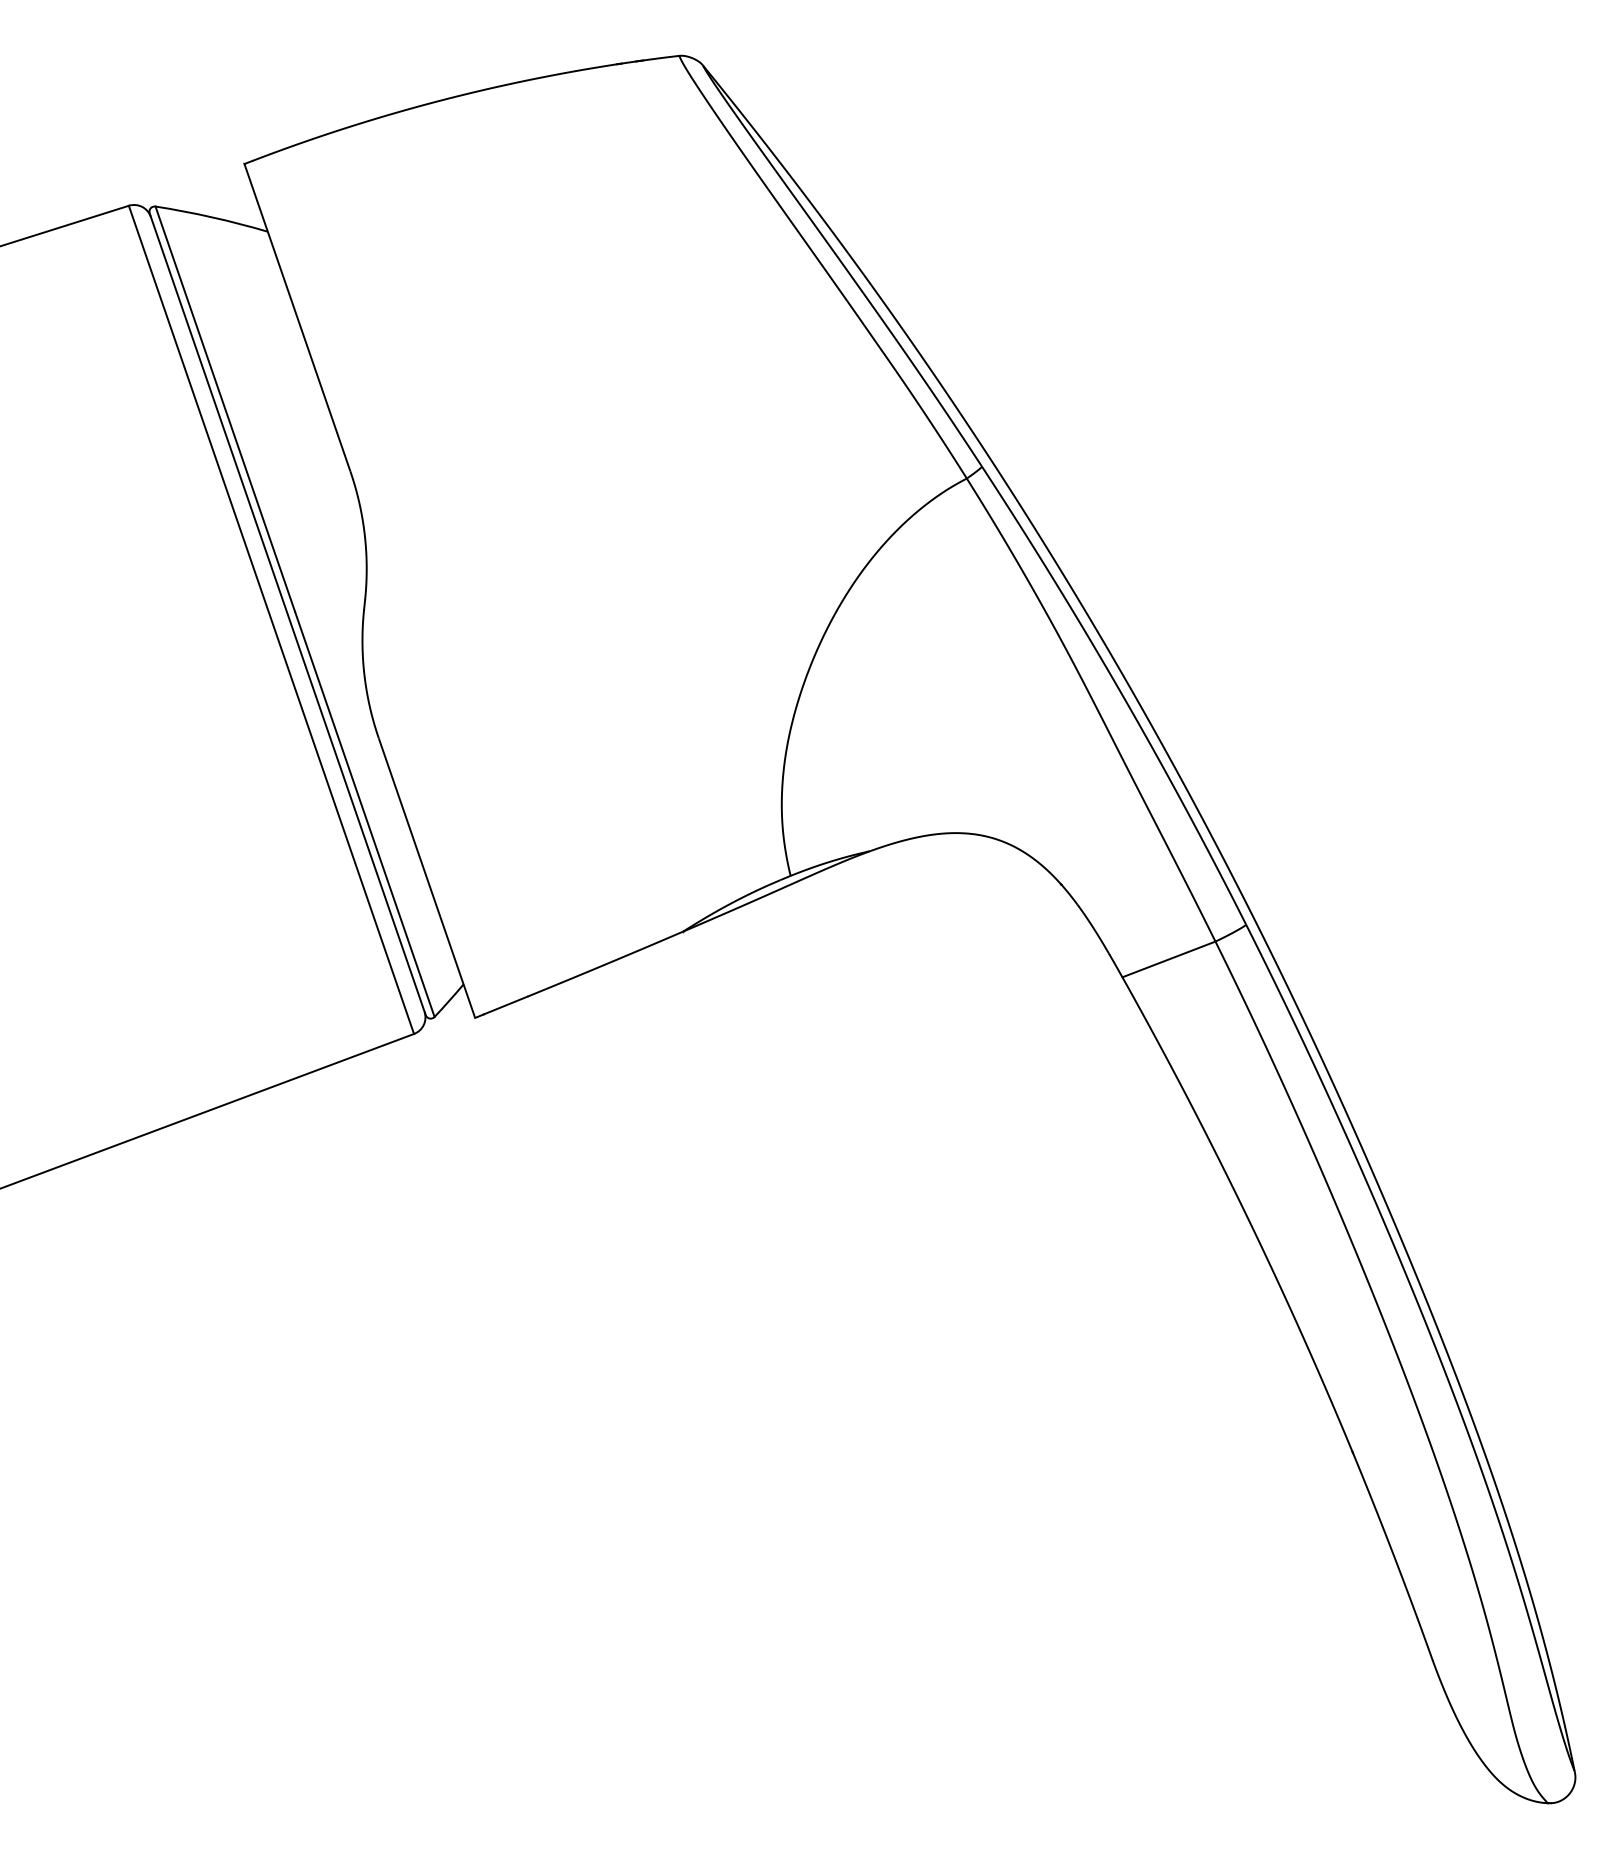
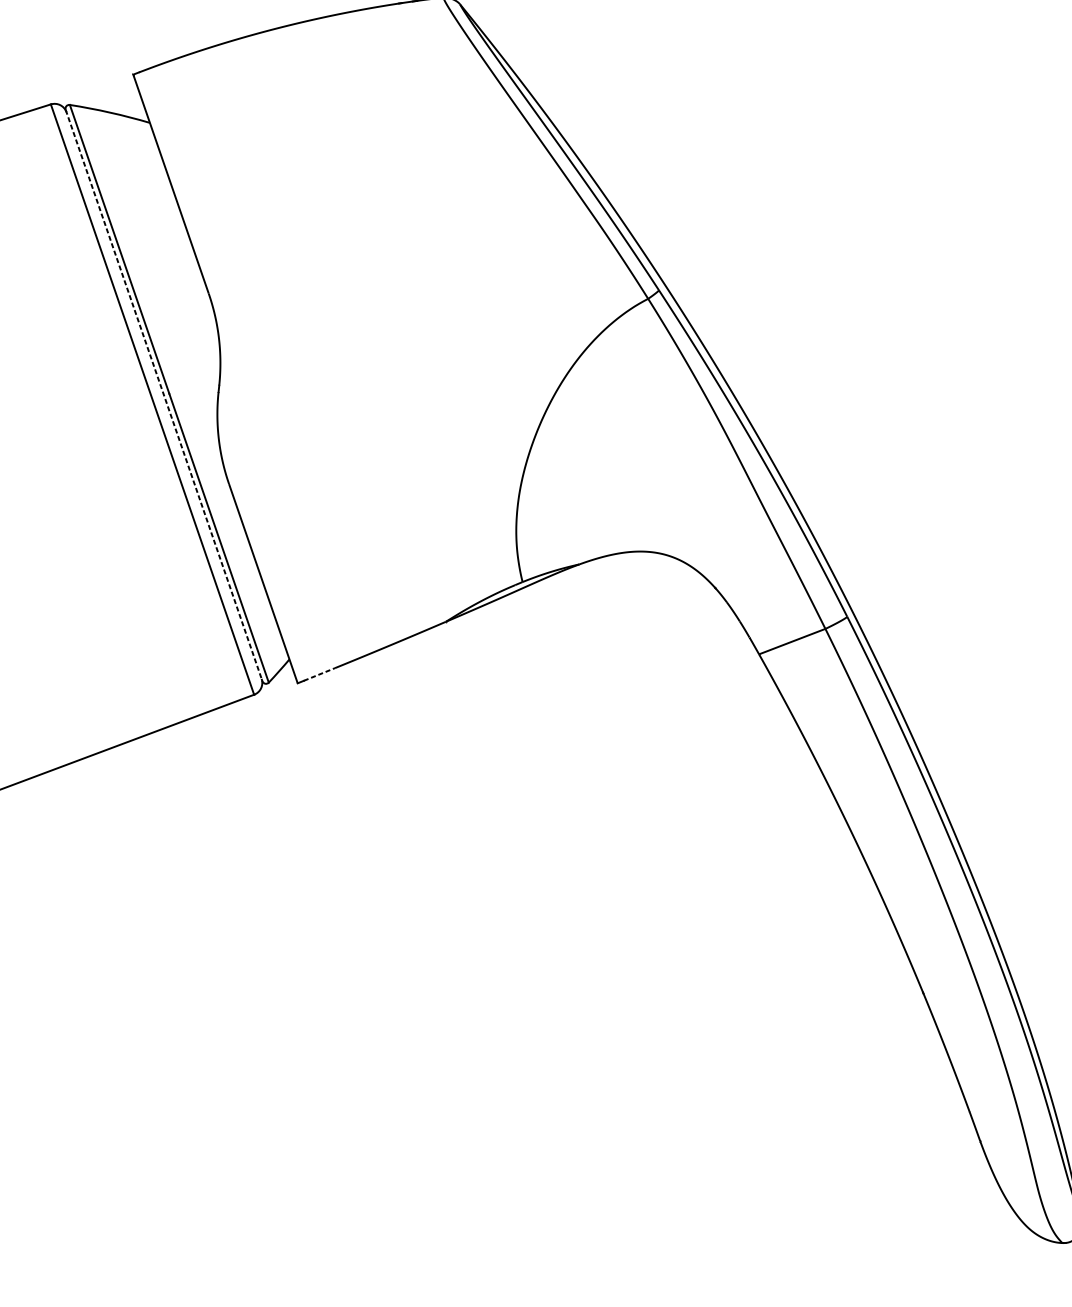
line: (287, 614) -> (163, 395), solid -> dashed
line: (505, 1005) -> (319, 674), solid -> dashed

